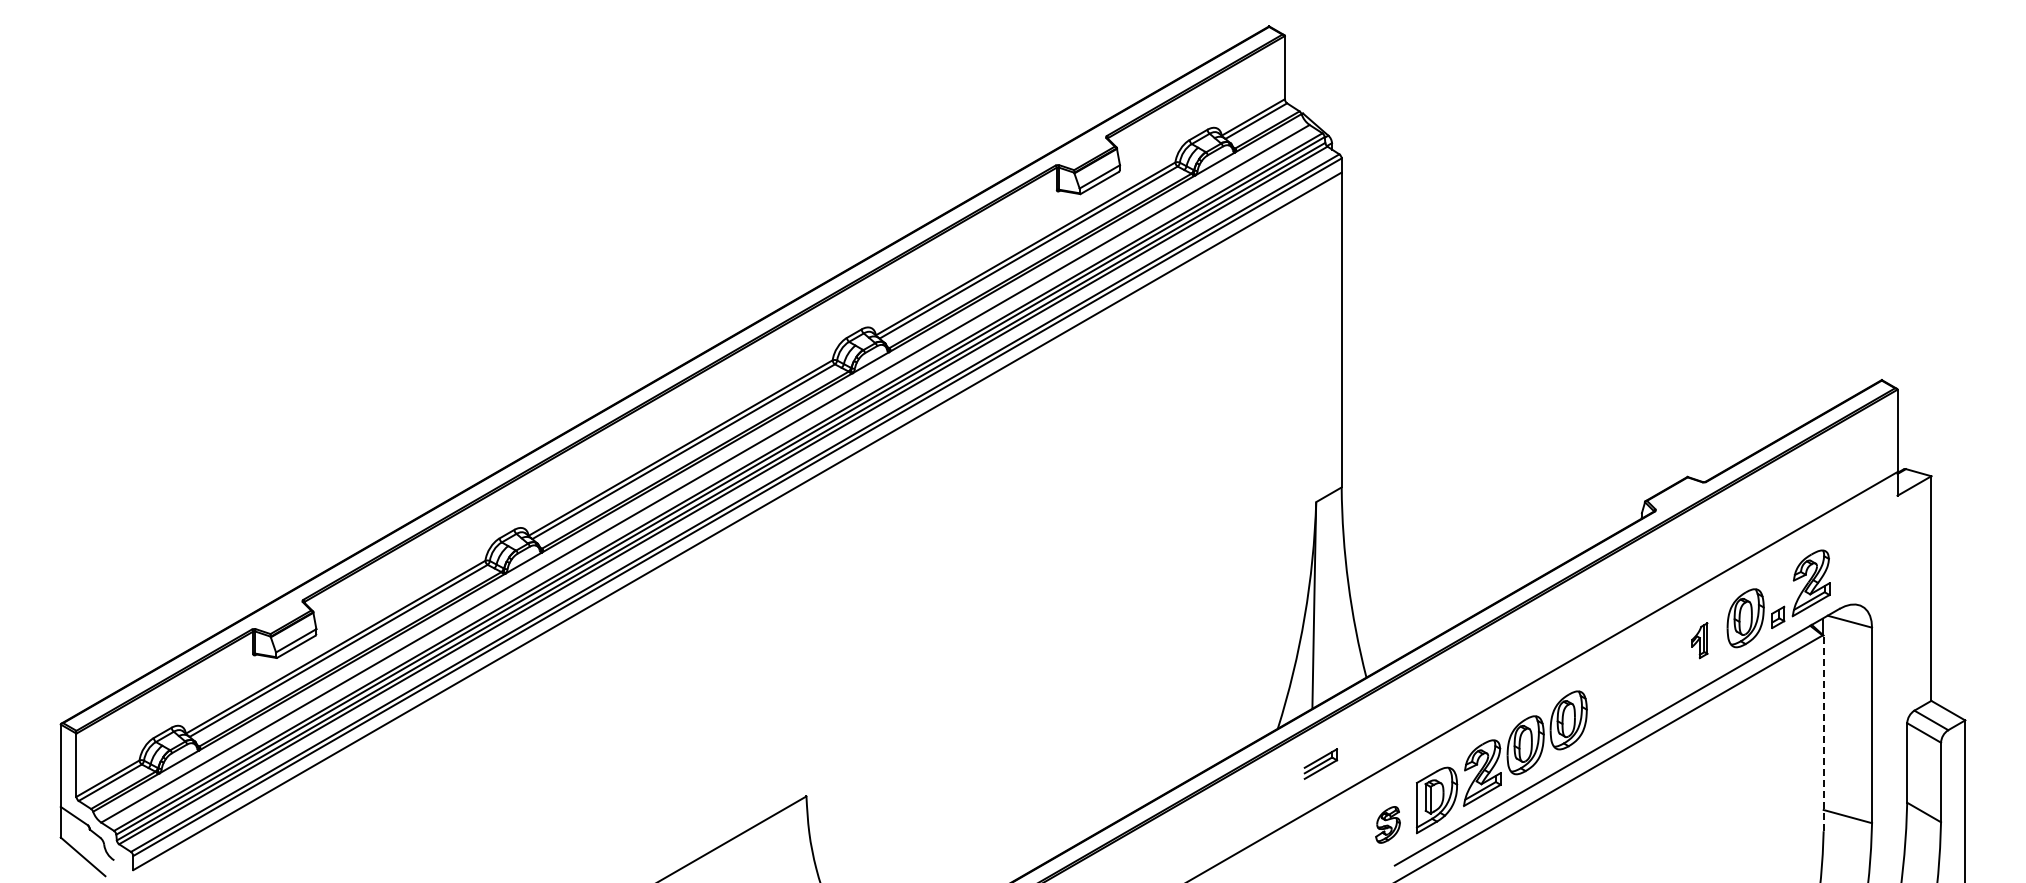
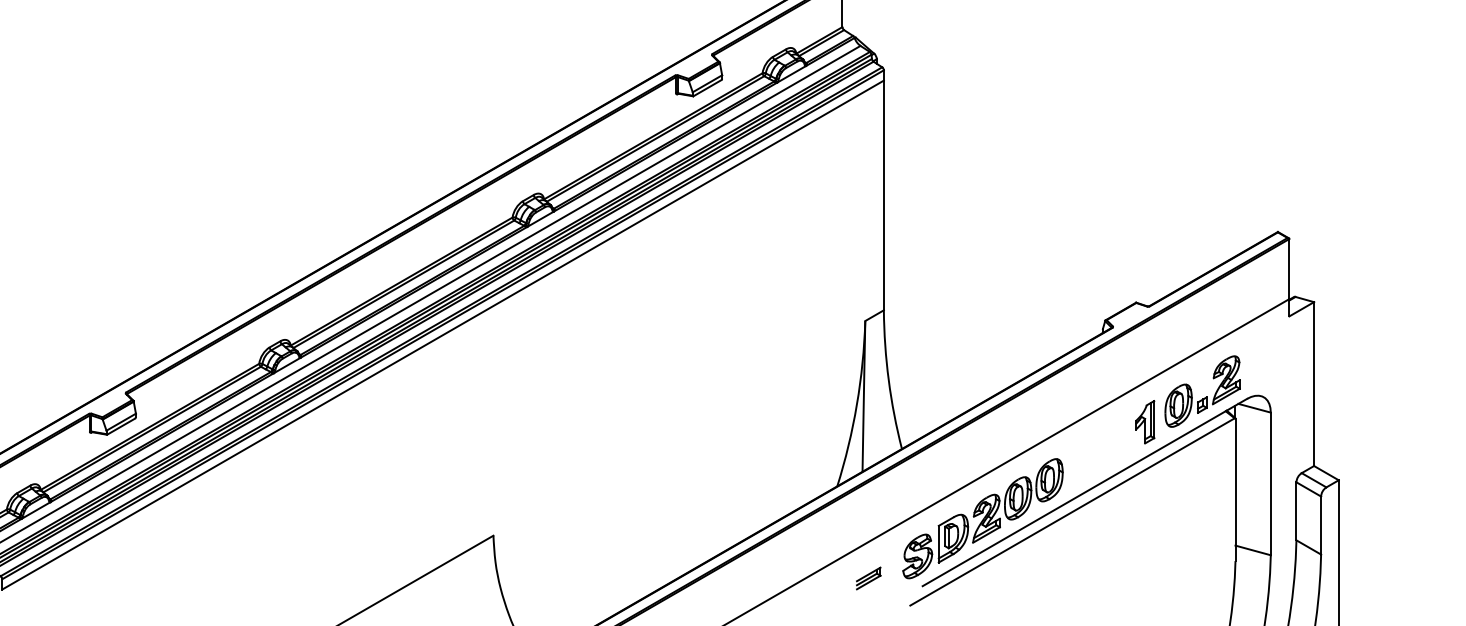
part: (1699, 640) -> (1144, 421), size x1.67
line: (1823, 733) -> (1235, 489), dashed -> solid
part: (1320, 763) -> (868, 578), moved
part: (1387, 824) -> (917, 556), size x1.67

